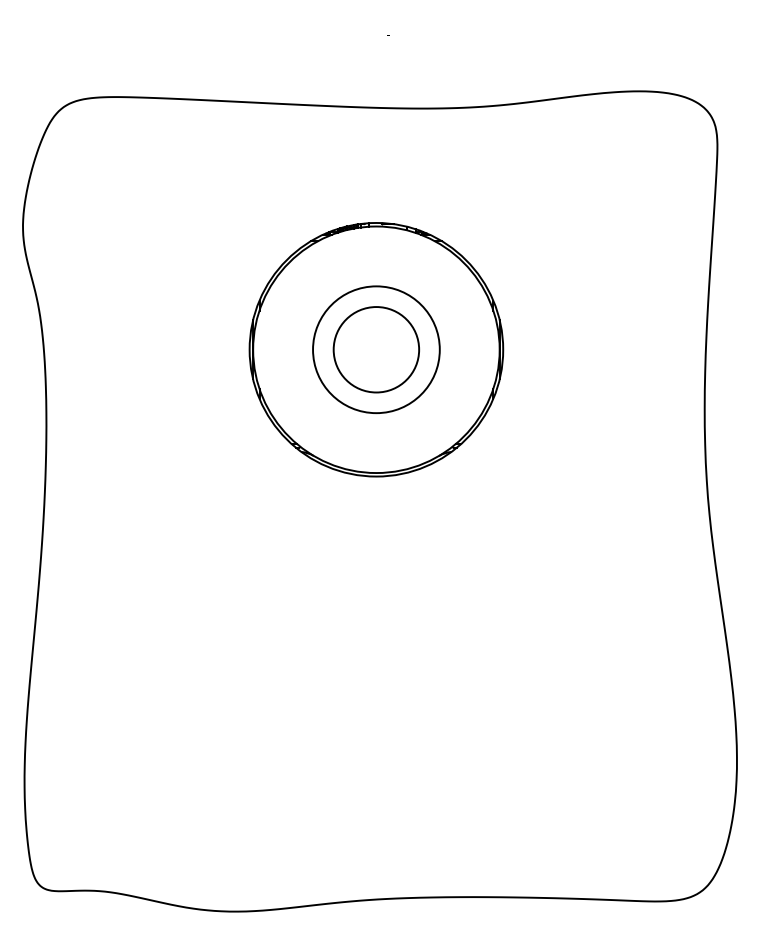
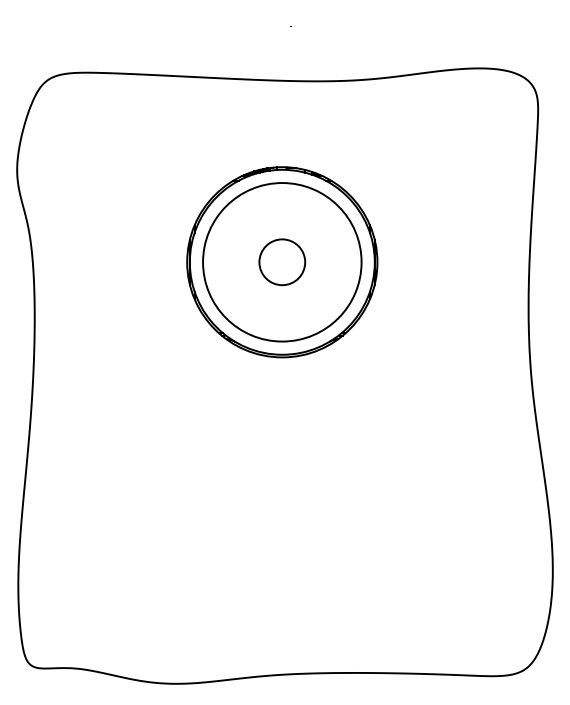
circle: (376, 350) -> (282, 262), size x0.71
circle: (376, 350) -> (282, 262), size x1.67

